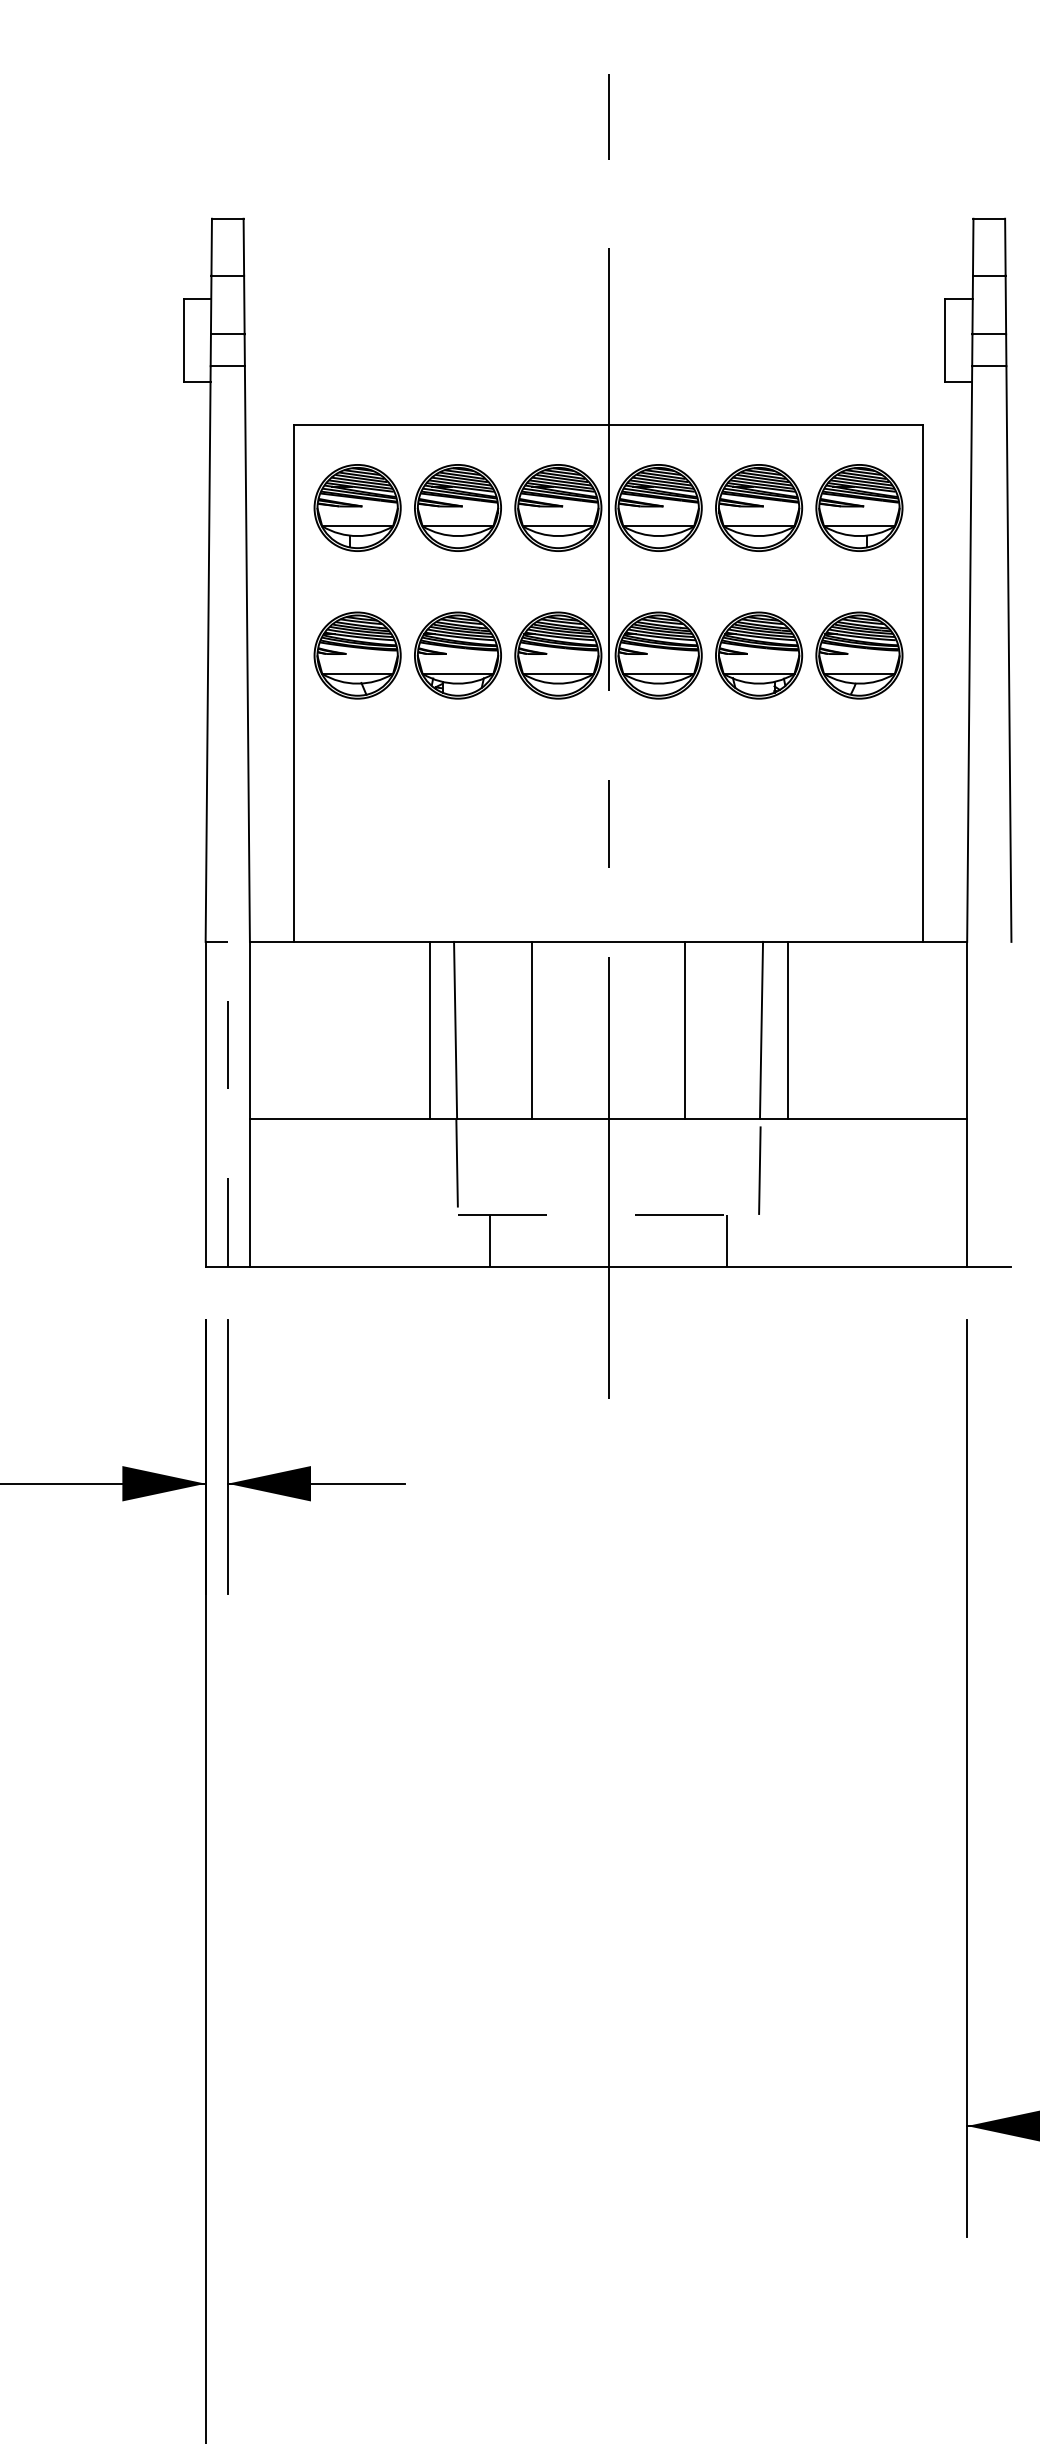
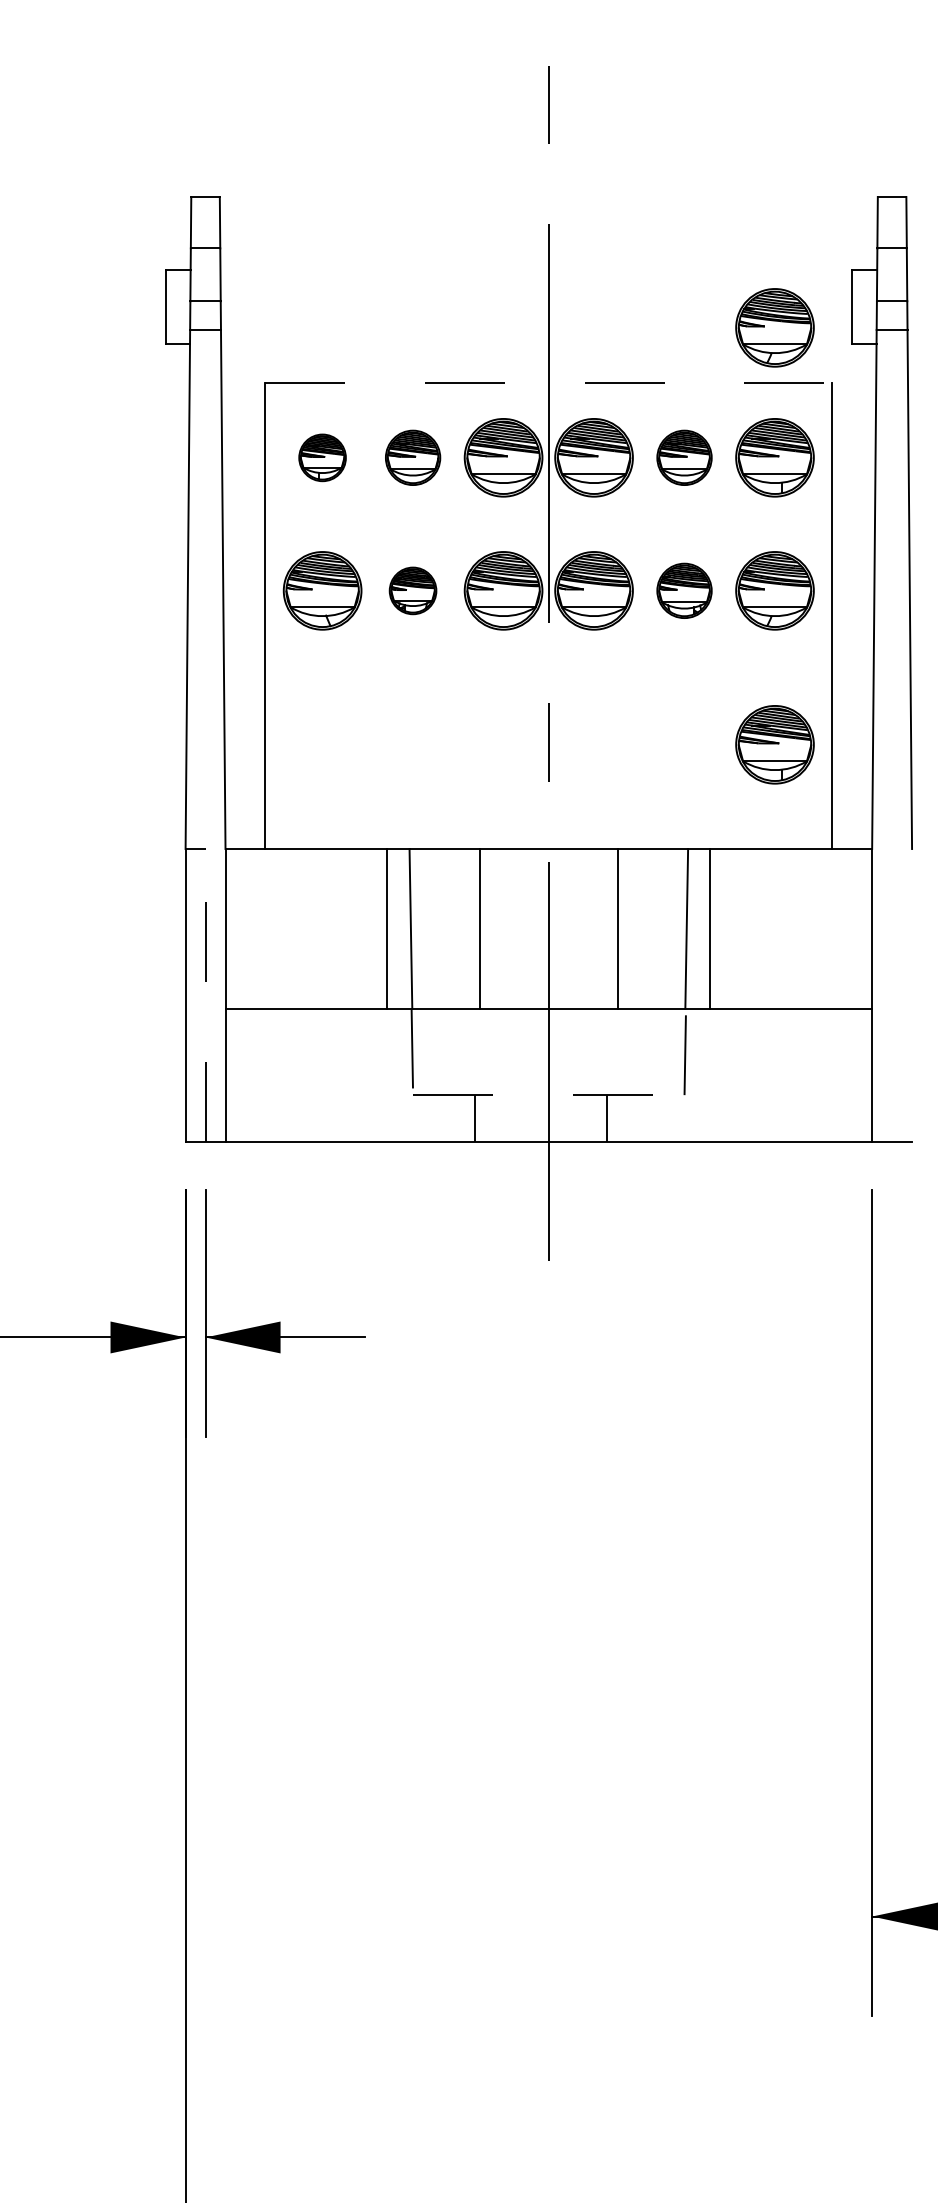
part: (858, 363) -> (774, 327), added
line: (609, 425) -> (549, 383), solid -> dashed
part: (357, 507) -> (322, 457), size x0.6
part: (457, 507) -> (412, 457), size x0.7
part: (759, 507) -> (684, 457), size x0.7
part: (457, 655) -> (412, 590), size x0.6
part: (759, 655) -> (684, 590), size x0.7
part: (858, 826) -> (774, 744), added
line: (490, 1240) -> (475, 1118), moved
line: (726, 1240) -> (607, 1118), moved

